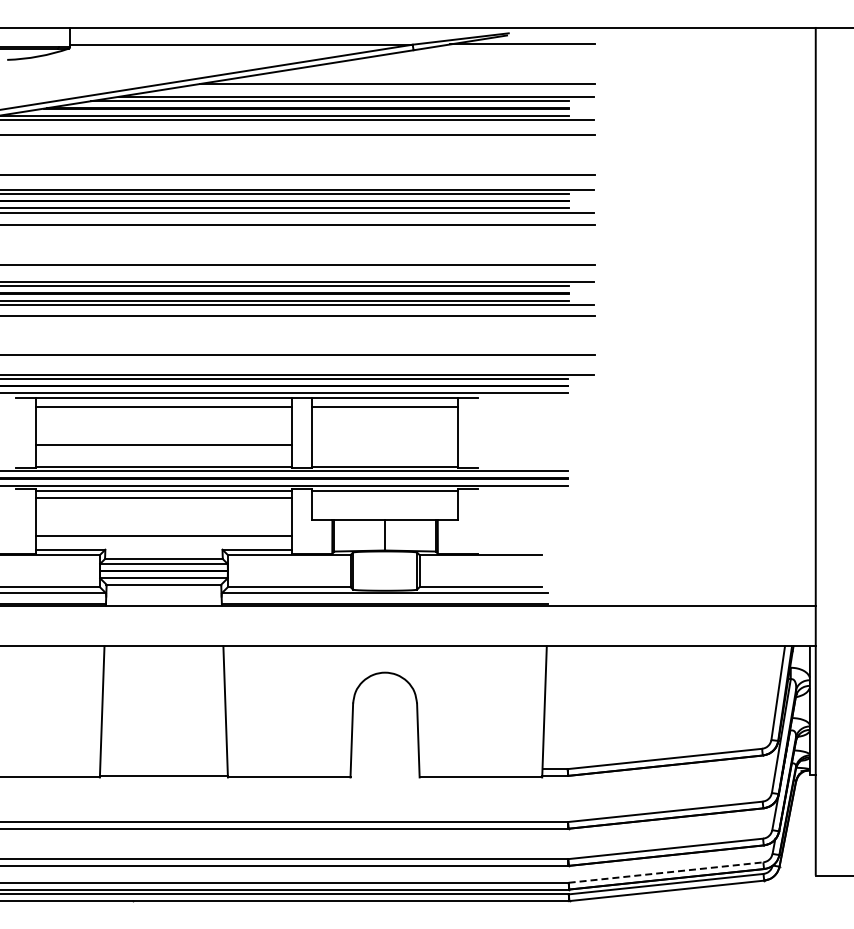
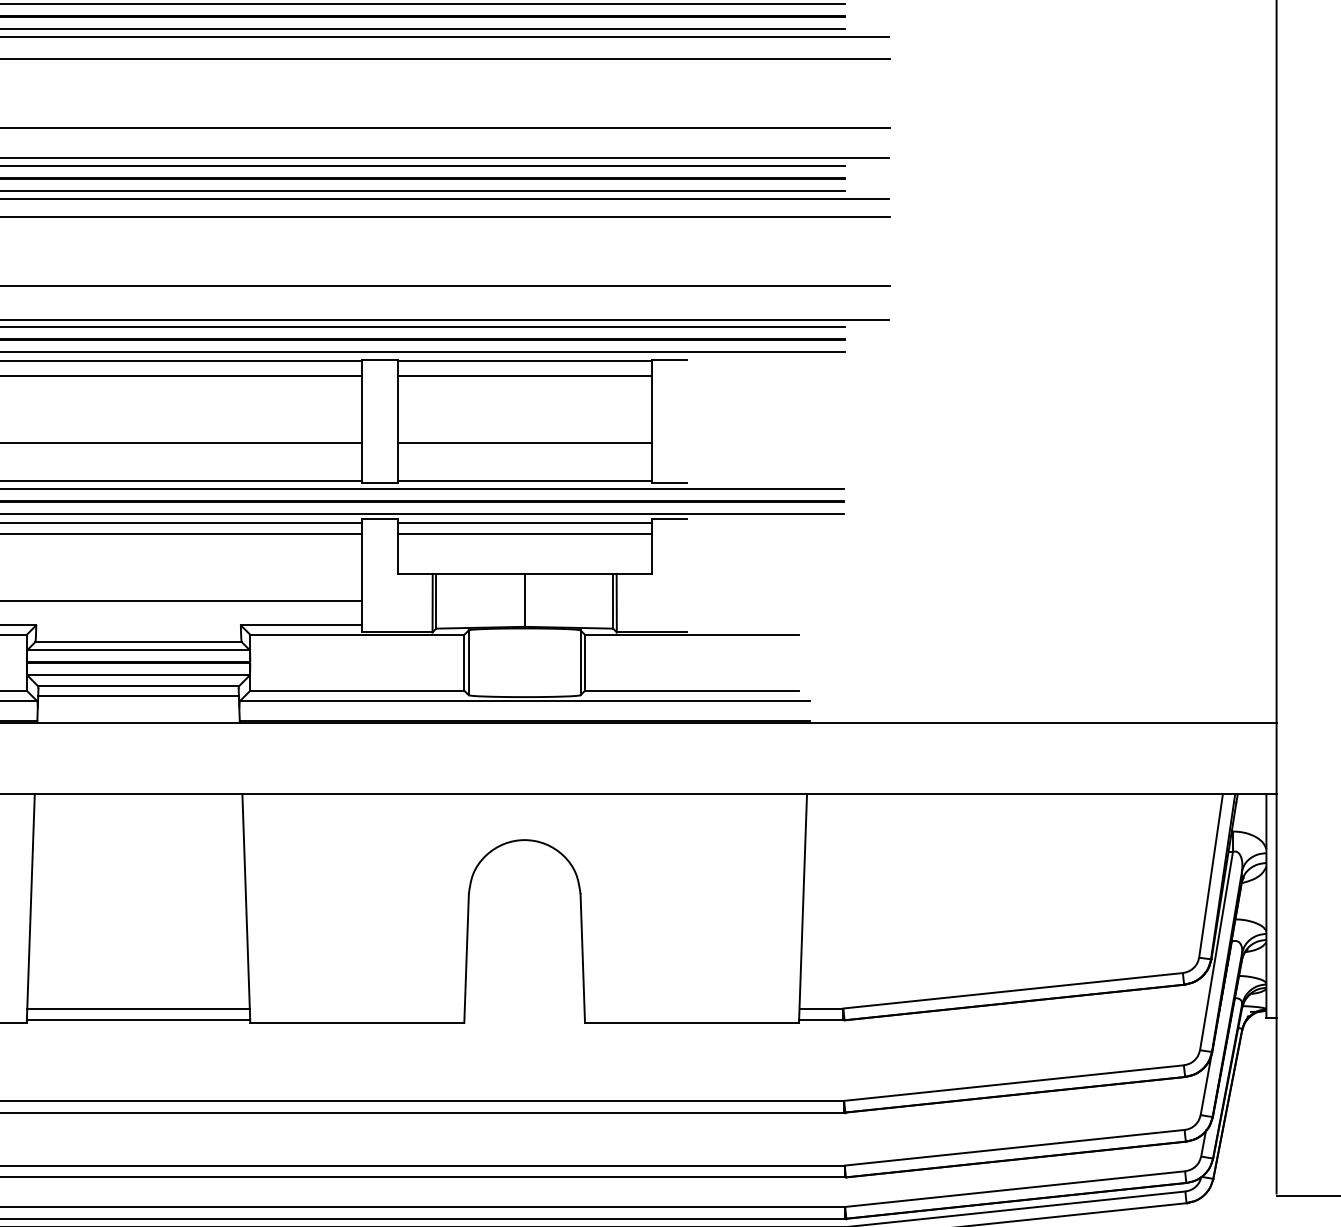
line: (384, 445) -> (523, 443), added
line: (384, 497) -> (523, 534), added
line: (163, 590) -> (137, 696), added
line: (163, 769) -> (137, 1009), added
line: (666, 872) -> (1015, 1188), dashed -> solid

